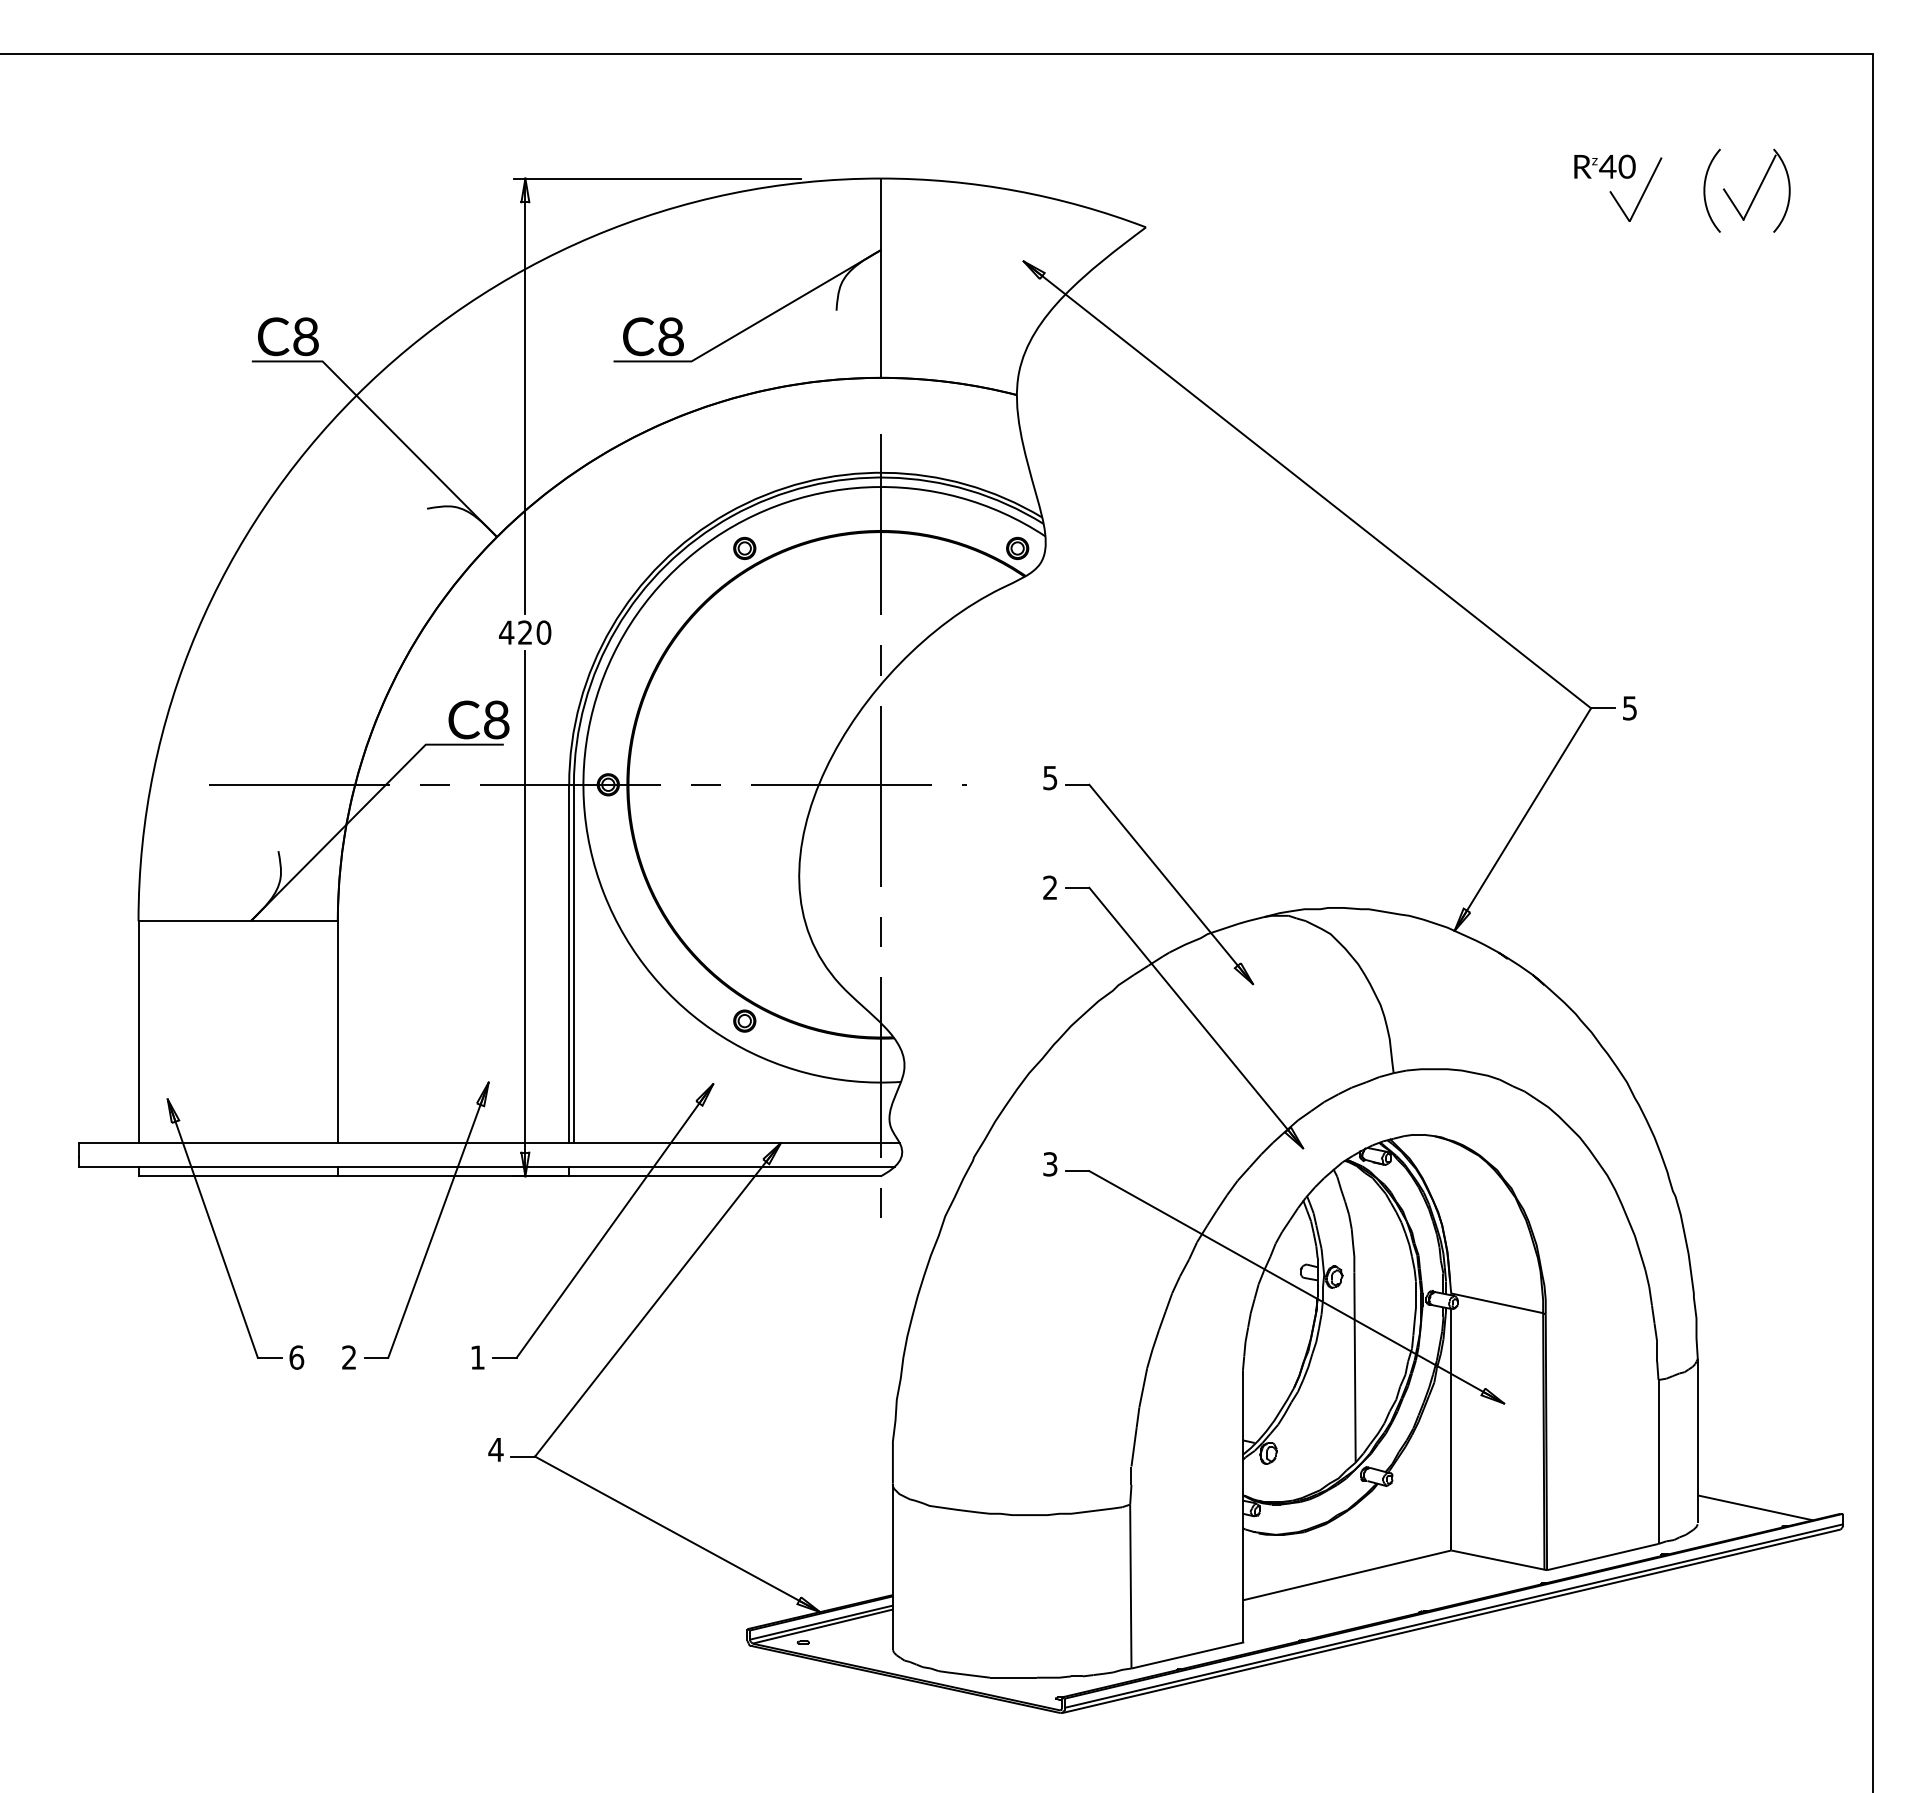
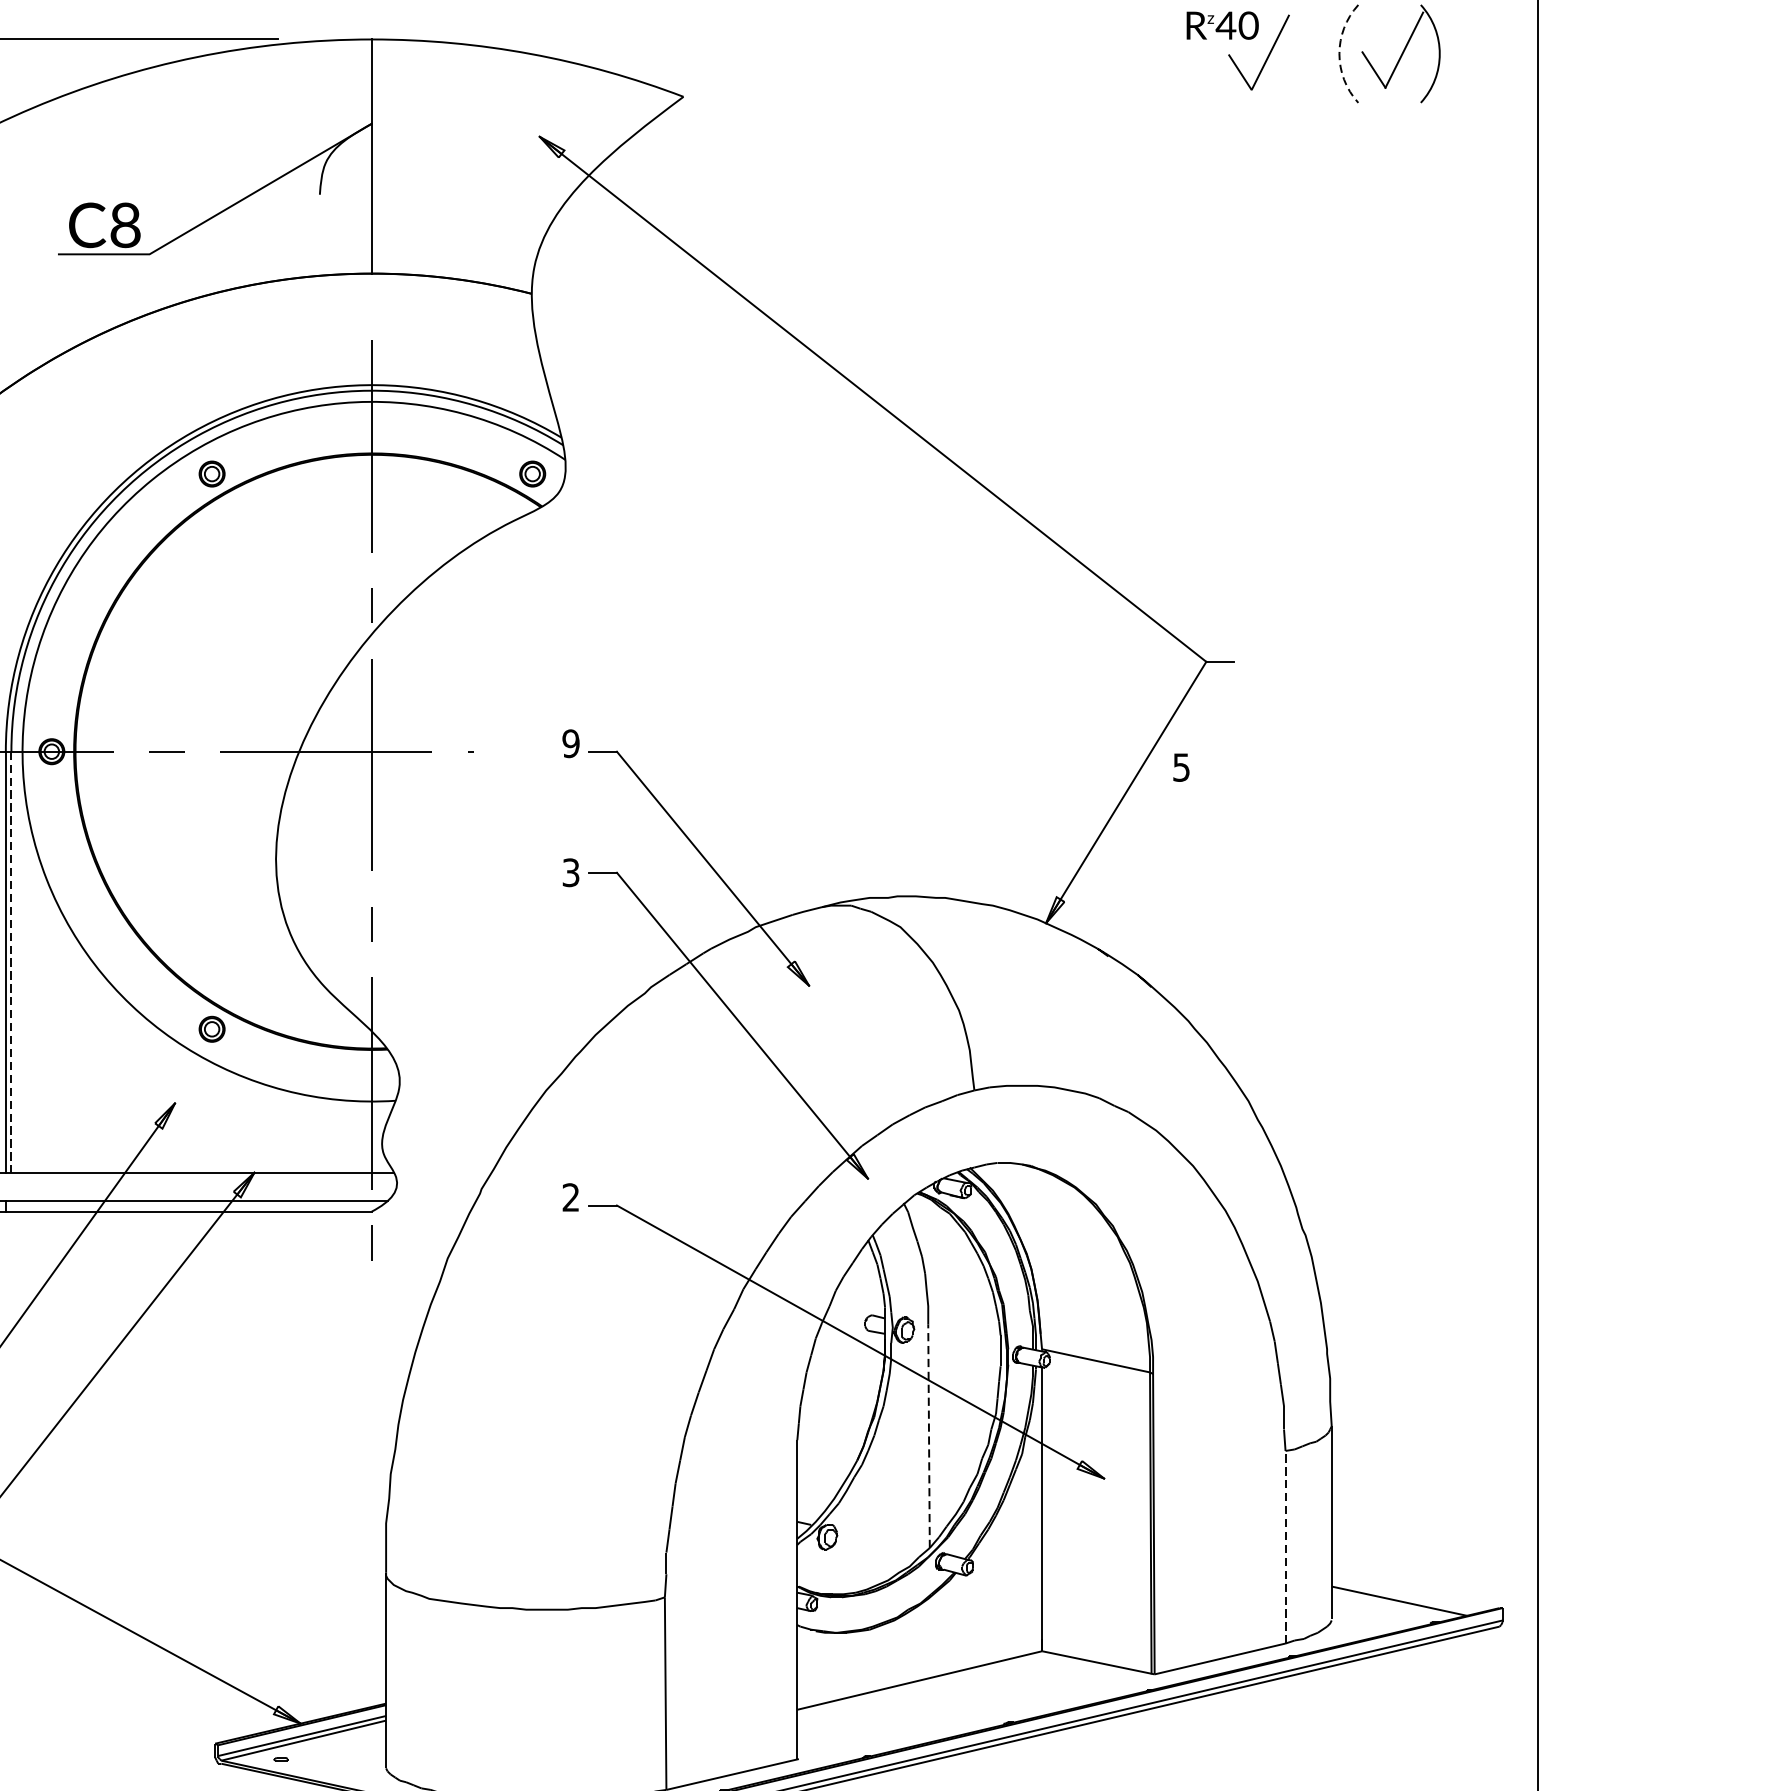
arc: (1704, 190) -> (1339, 53), solid -> dashed
text: (1629, 708) -> (1180, 767), moved
text: (1050, 777) -> (571, 743), 5 -> 9
text: (1050, 887) -> (571, 872), 2 -> 3
line: (573, 964) -> (10, 962), solid -> dashed
text: (1050, 1164) -> (571, 1197), 3 -> 2
line: (1355, 1367) -> (929, 1436), solid -> dashed
line: (1658, 1461) -> (1285, 1546), solid -> dashed

